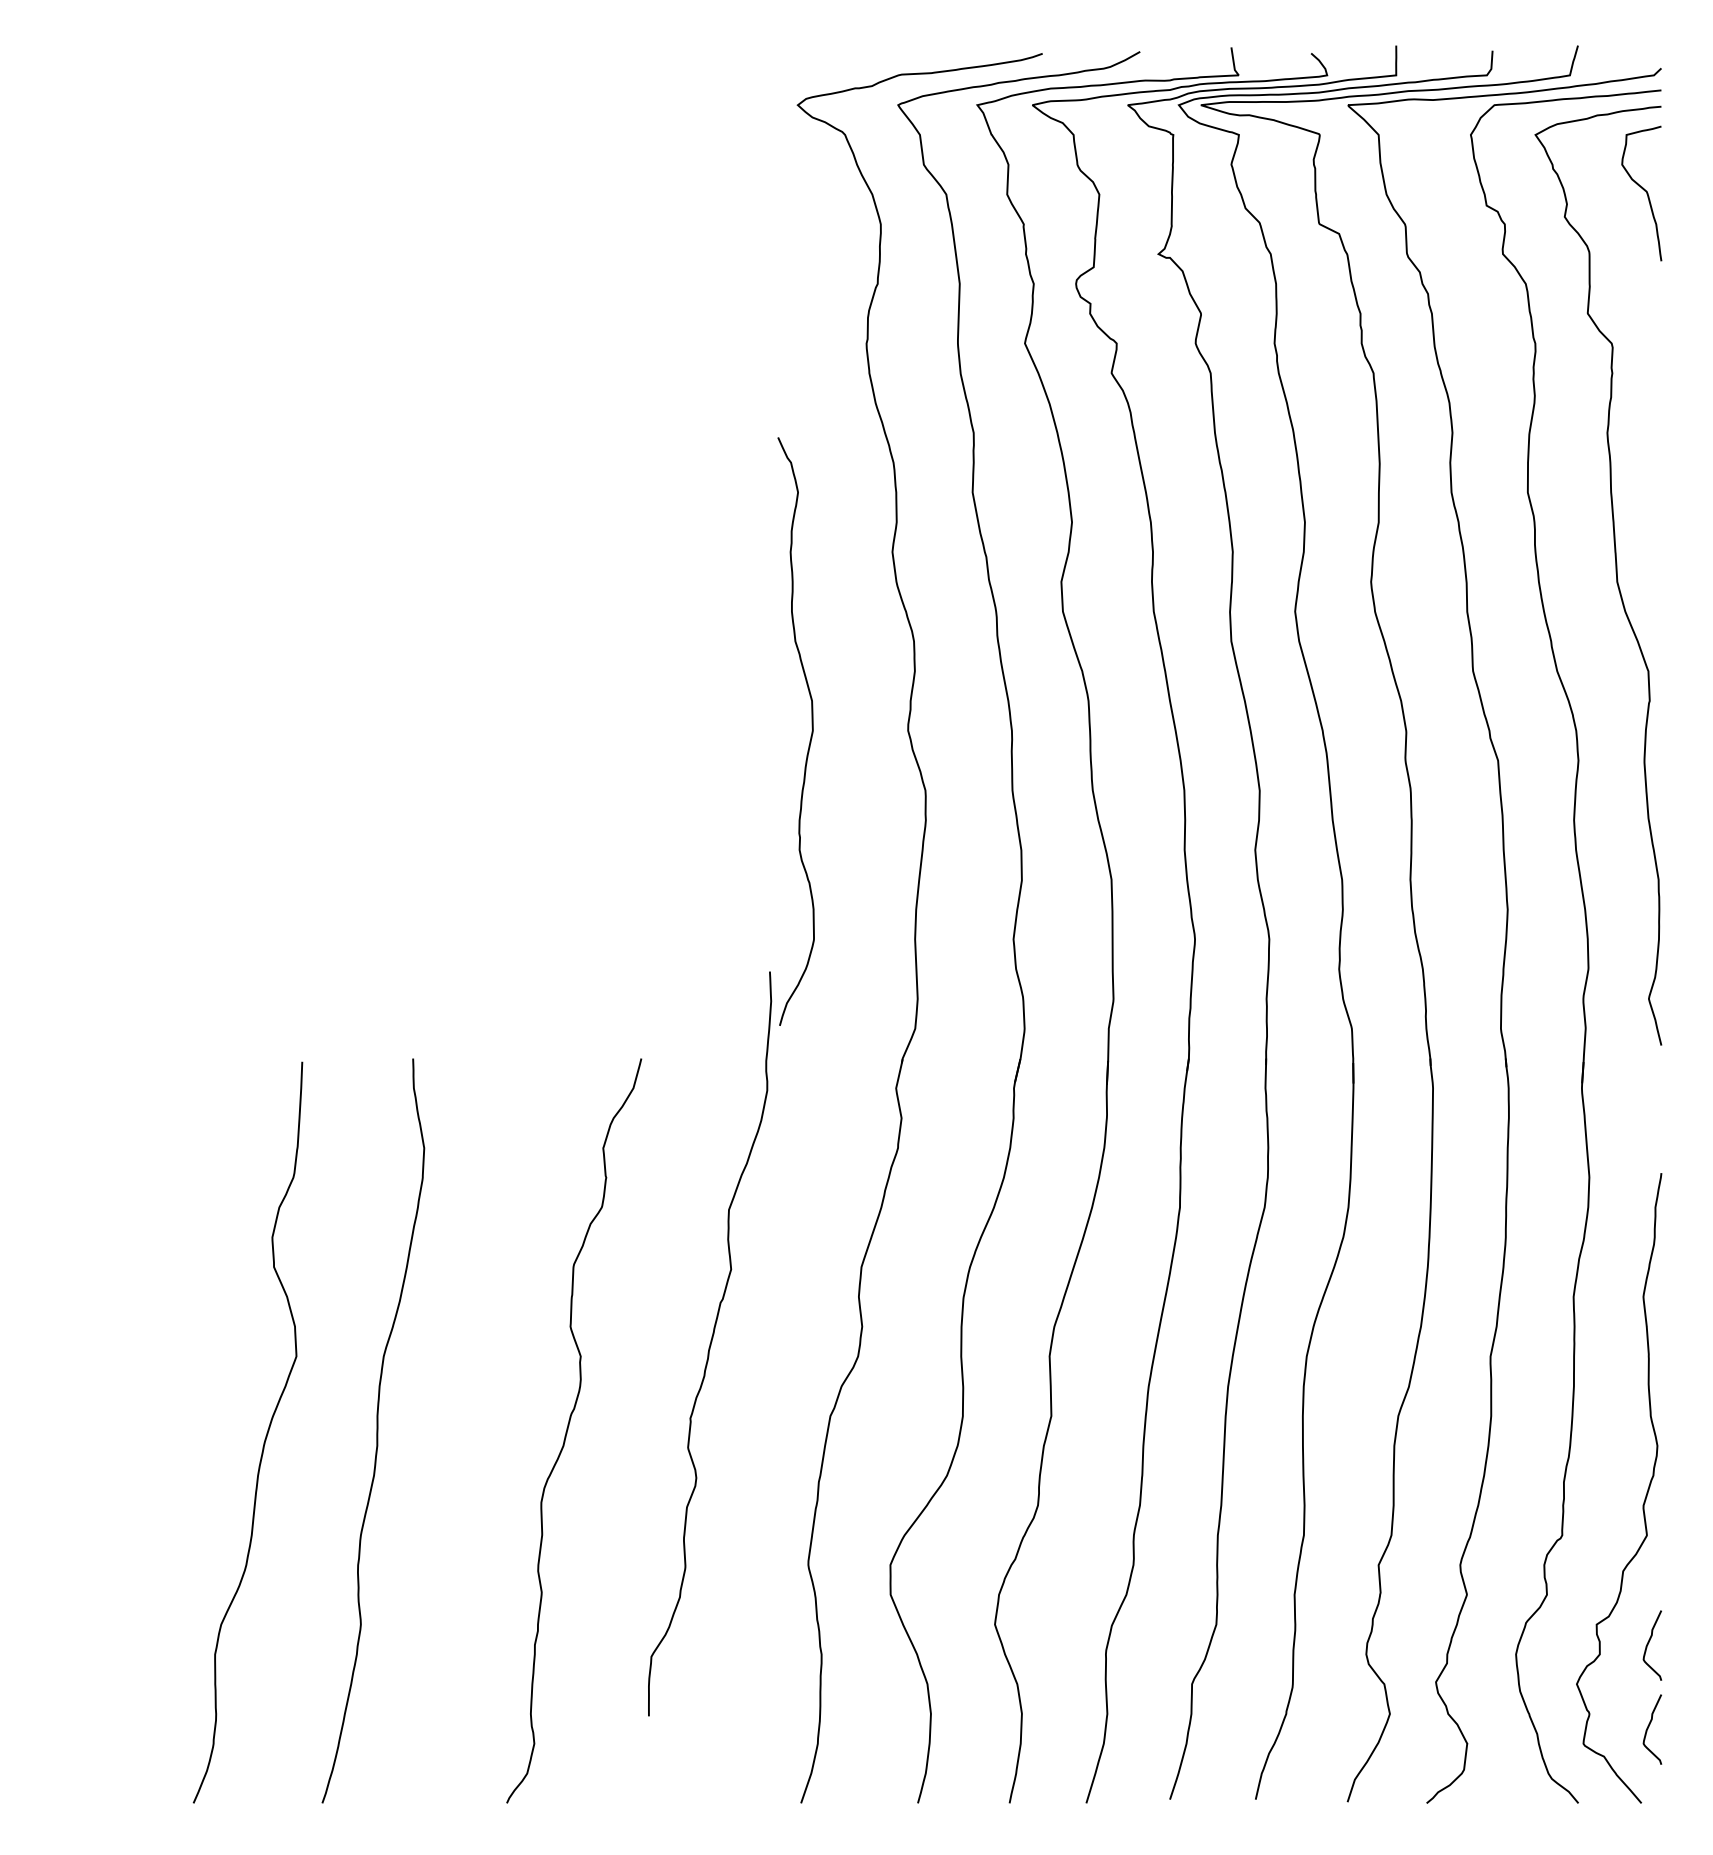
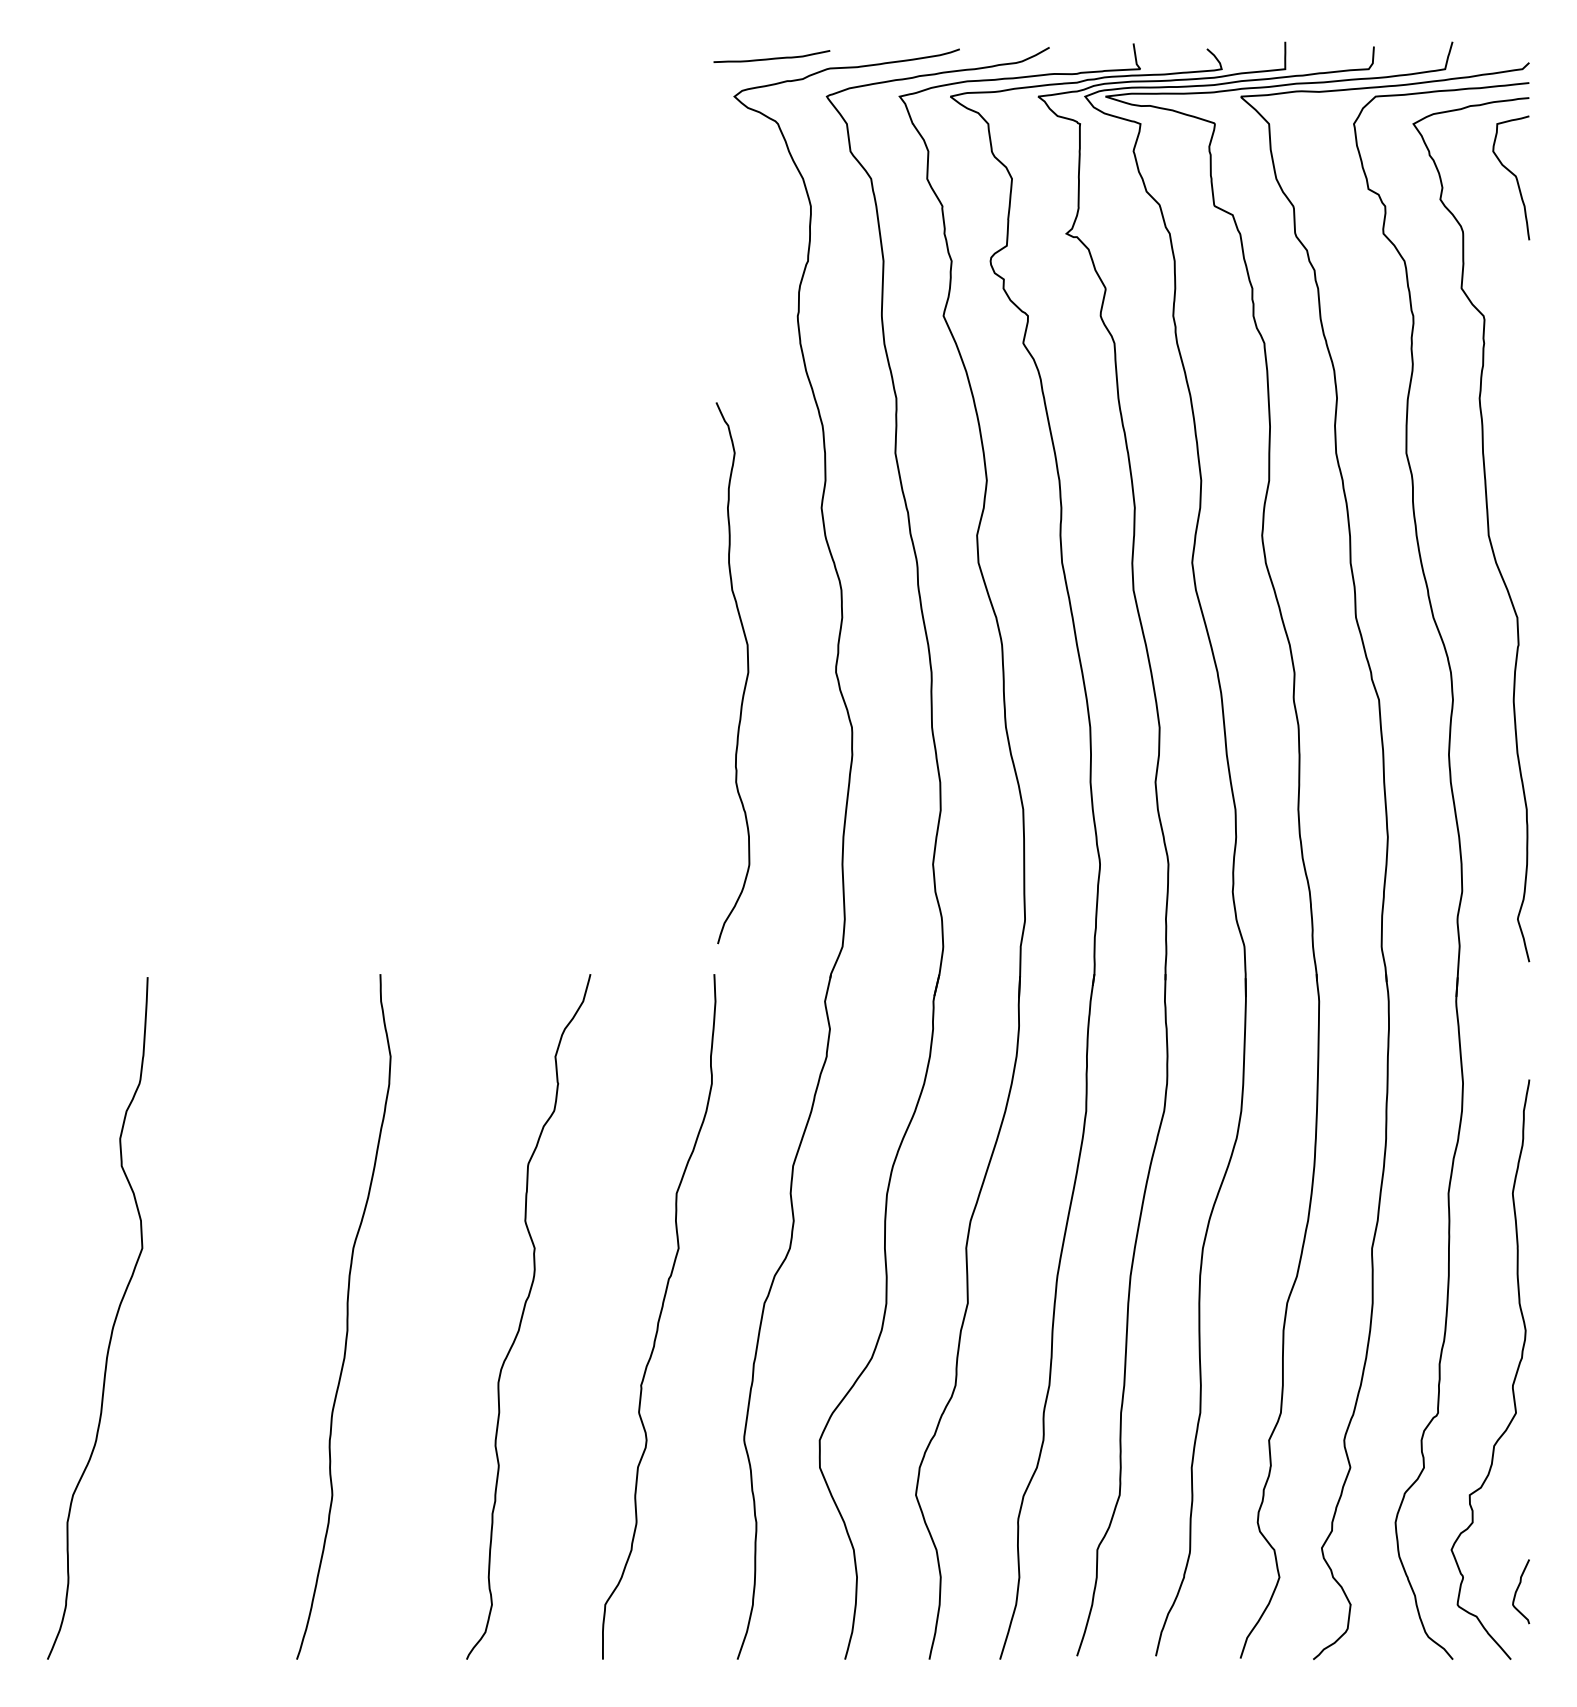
curve: (838, 63) -> (771, 58), added
curve: (710, 1343) -> (659, 1316), moved
curve: (265, 1435) -> (113, 1321), moved
curve: (1648, 1645) -> (1517, 1514), removed

